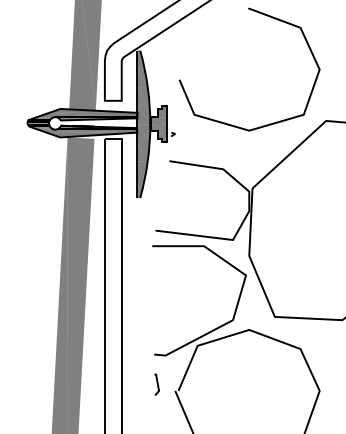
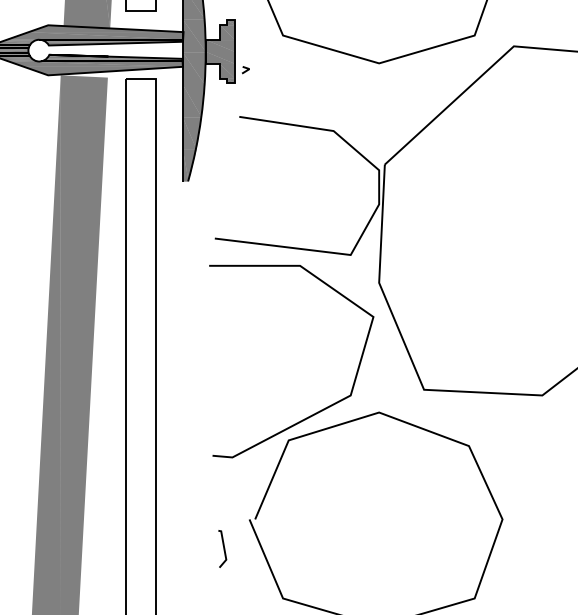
line: (156, 383) -> (221, 546), moved

